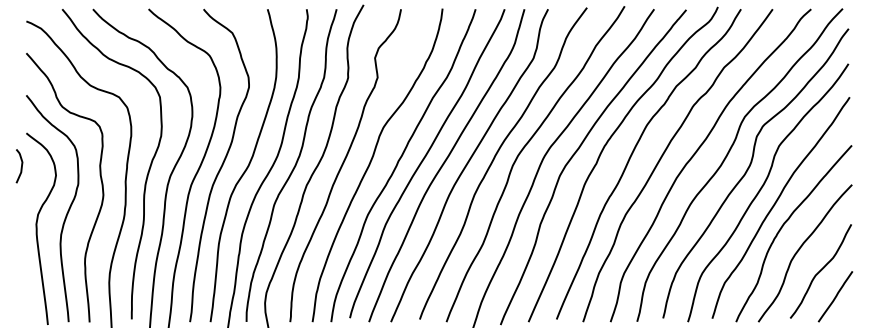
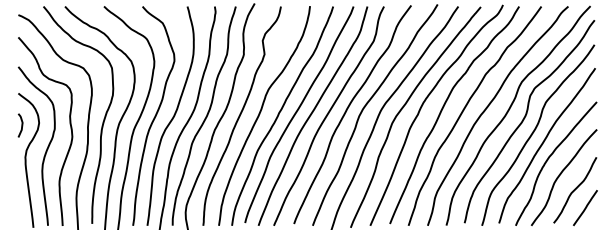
curve: (20, 166) -> (21, 125), moved

